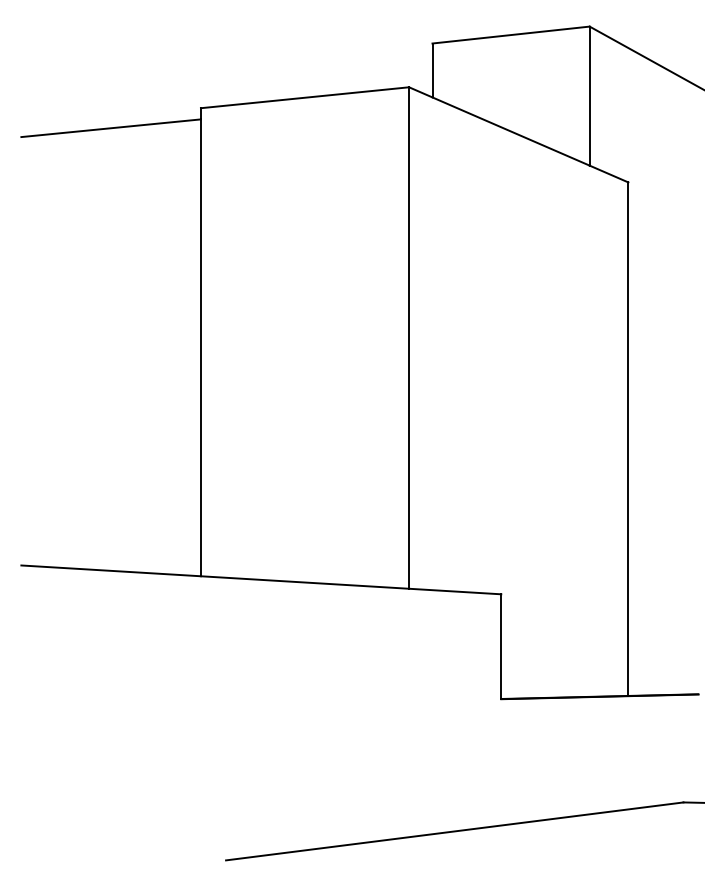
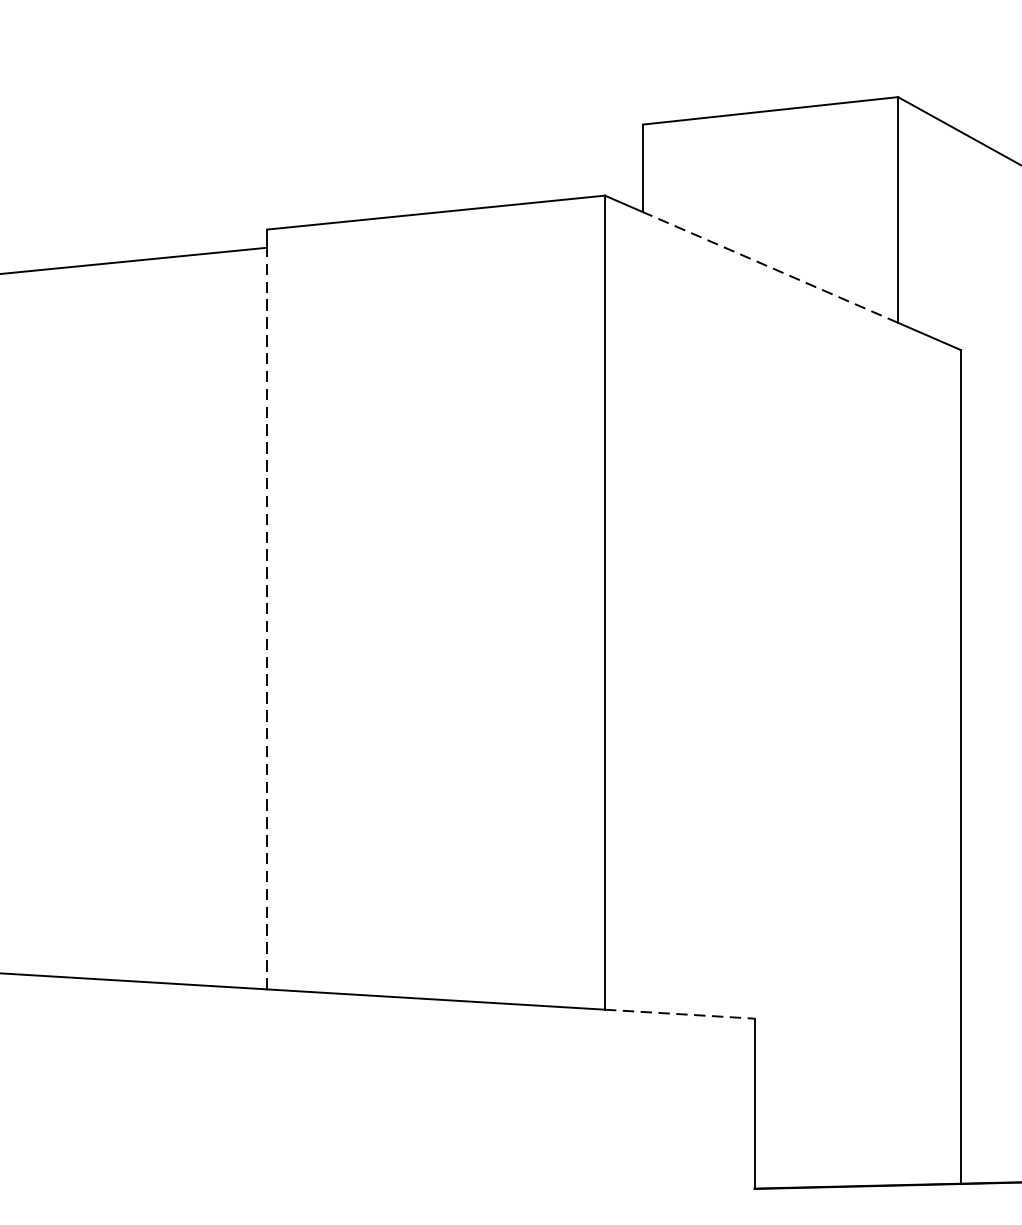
line: (511, 131) -> (771, 267), solid -> dashed
line: (200, 347) -> (266, 618), solid -> dashed
line: (455, 591) -> (680, 1014), solid -> dashed

